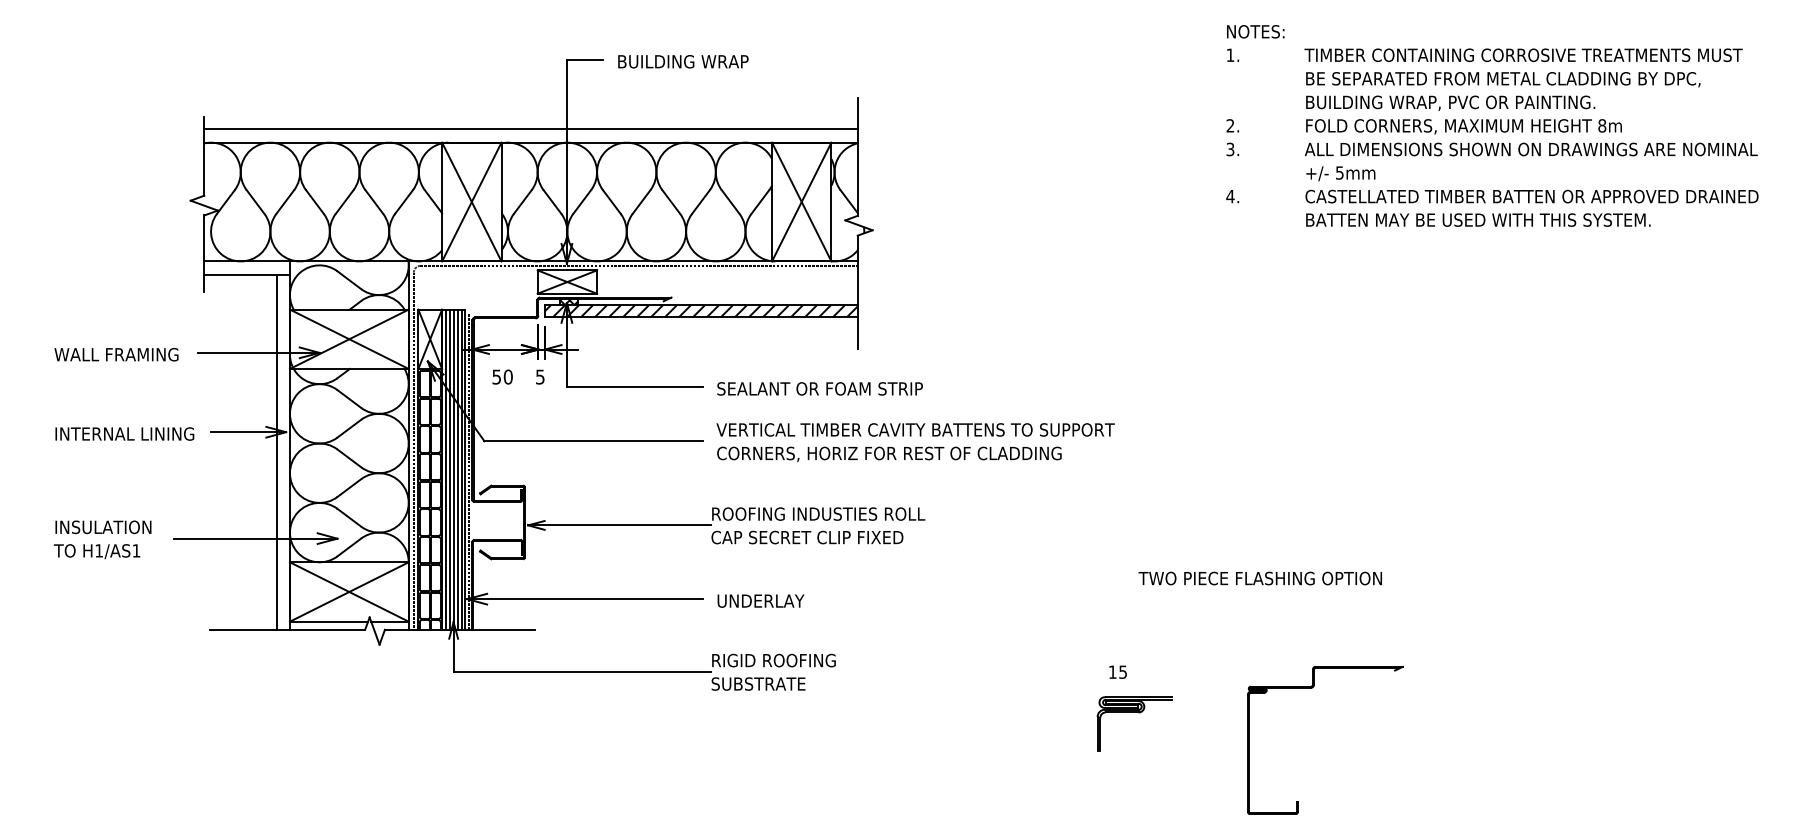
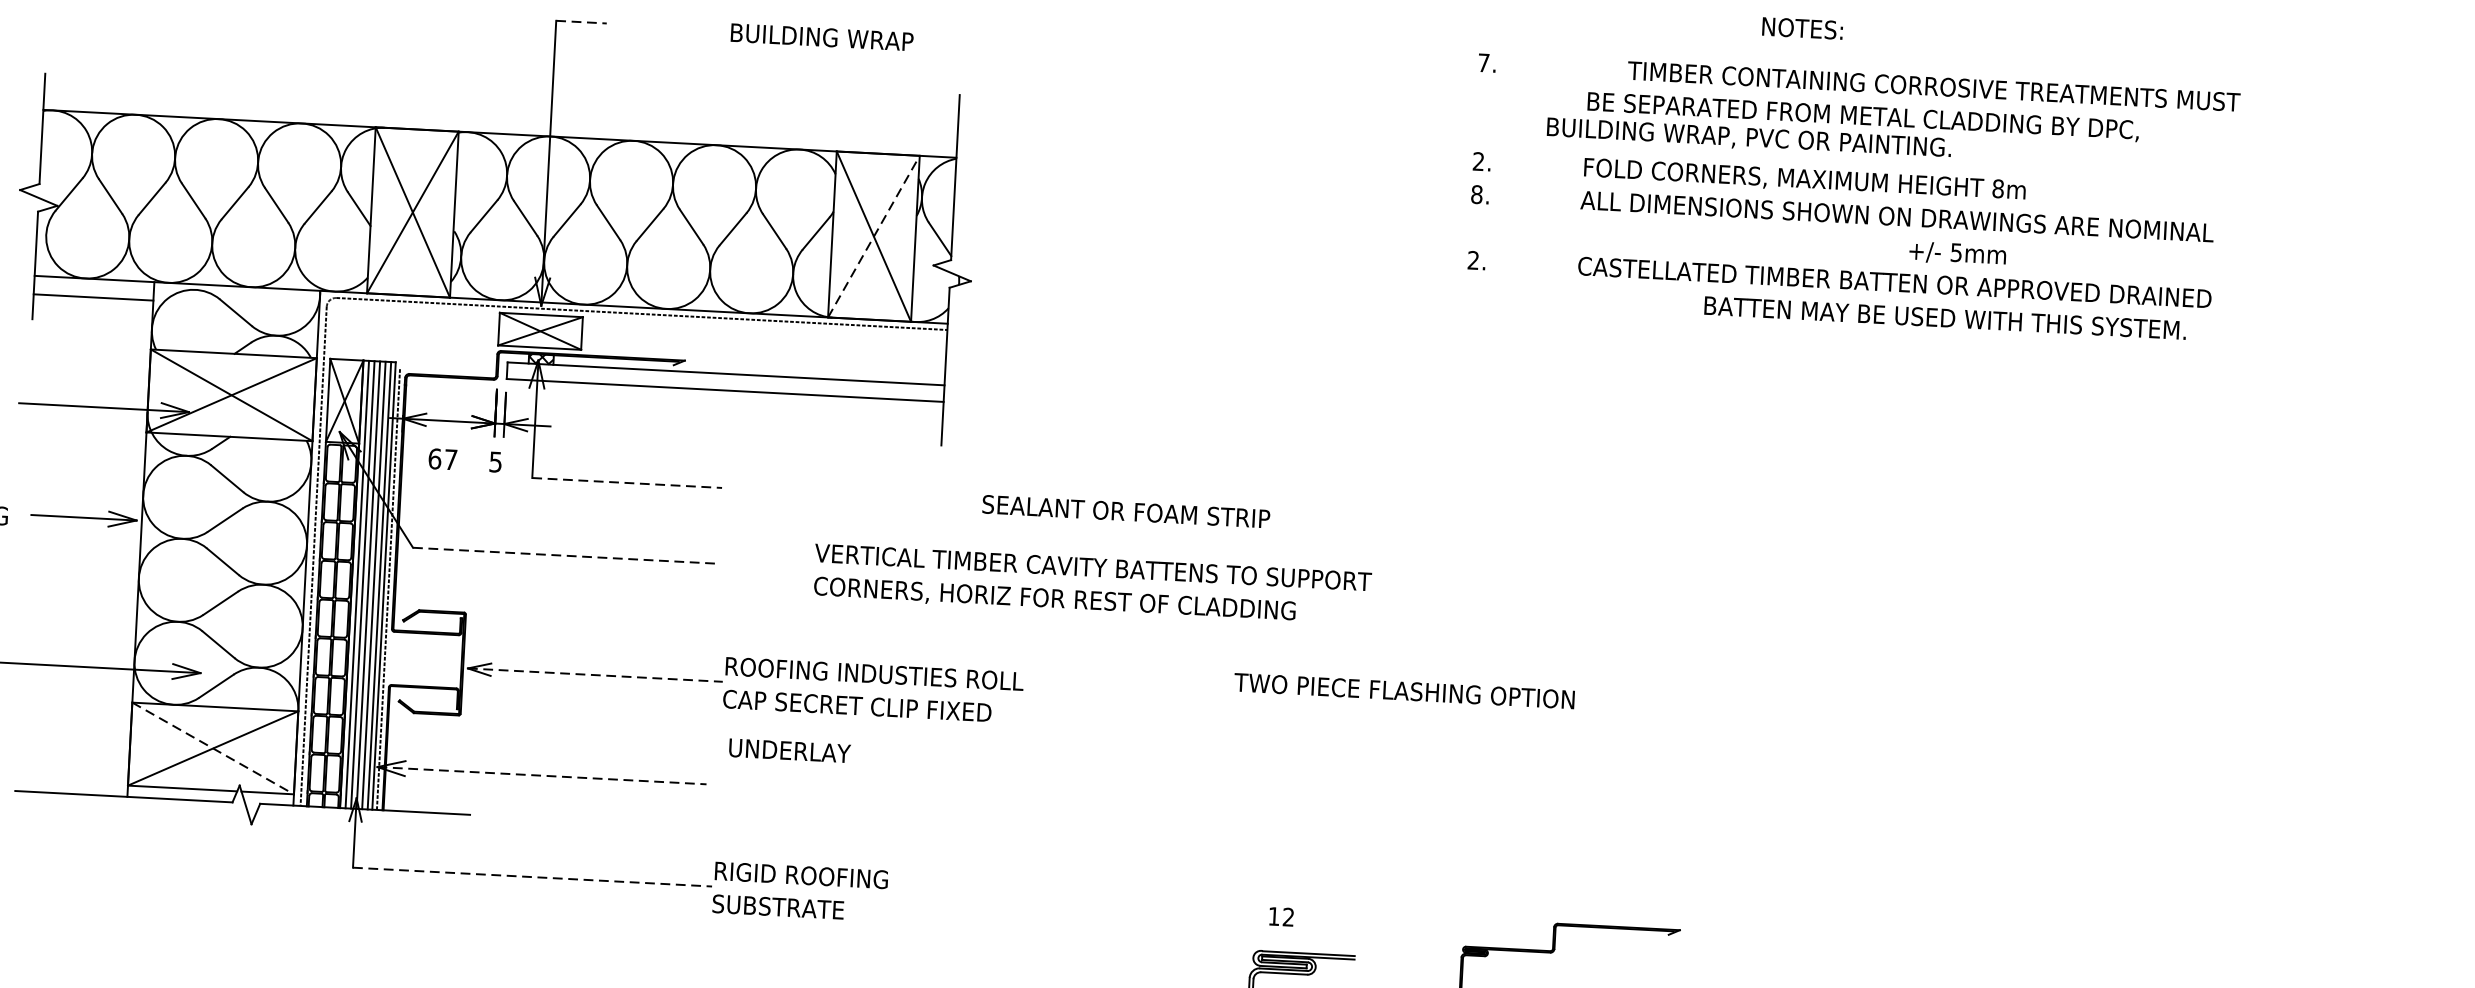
text: (1255, 31) -> (1802, 28), moved
text: (1230, 54) -> (1483, 61), 1. -> 7.
text: (1523, 55) -> (1933, 86), moved
line: (585, 59) -> (582, 21), solid -> dashed
text: (683, 61) -> (822, 37), moved
text: (1450, 102) -> (1749, 137), moved
line: (530, 129) -> (500, 115), removed
text: (1230, 149) -> (1476, 194), 3. -> 8.
text: (1340, 173) -> (1957, 253), moved
text: (1230, 196) -> (1473, 260), 4. -> 2.
line: (801, 201) -> (873, 235), solid -> dashed
text: (1478, 219) -> (1945, 317), moved
hatch: (701, 311) -> (725, 382), removed
text: (502, 376) -> (442, 458), 50 -> 67
line: (634, 387) -> (626, 483), solid -> dashed
text: (819, 388) -> (1125, 511), moved
line: (594, 441) -> (566, 556), solid -> dashed
text: (915, 442) -> (1092, 585), moved
line: (276, 451) -> (121, 546), removed
line: (619, 525) -> (595, 675), solid -> dashed
text: (1259, 578) -> (1403, 691), moved
line: (349, 592) -> (213, 749), solid -> dashed
line: (585, 599) -> (542, 776), solid -> dashed
text: (760, 600) -> (789, 749), moved
line: (582, 671) -> (533, 876), solid -> dashed
text: (1122, 671) -> (1287, 916), 15 -> 12

